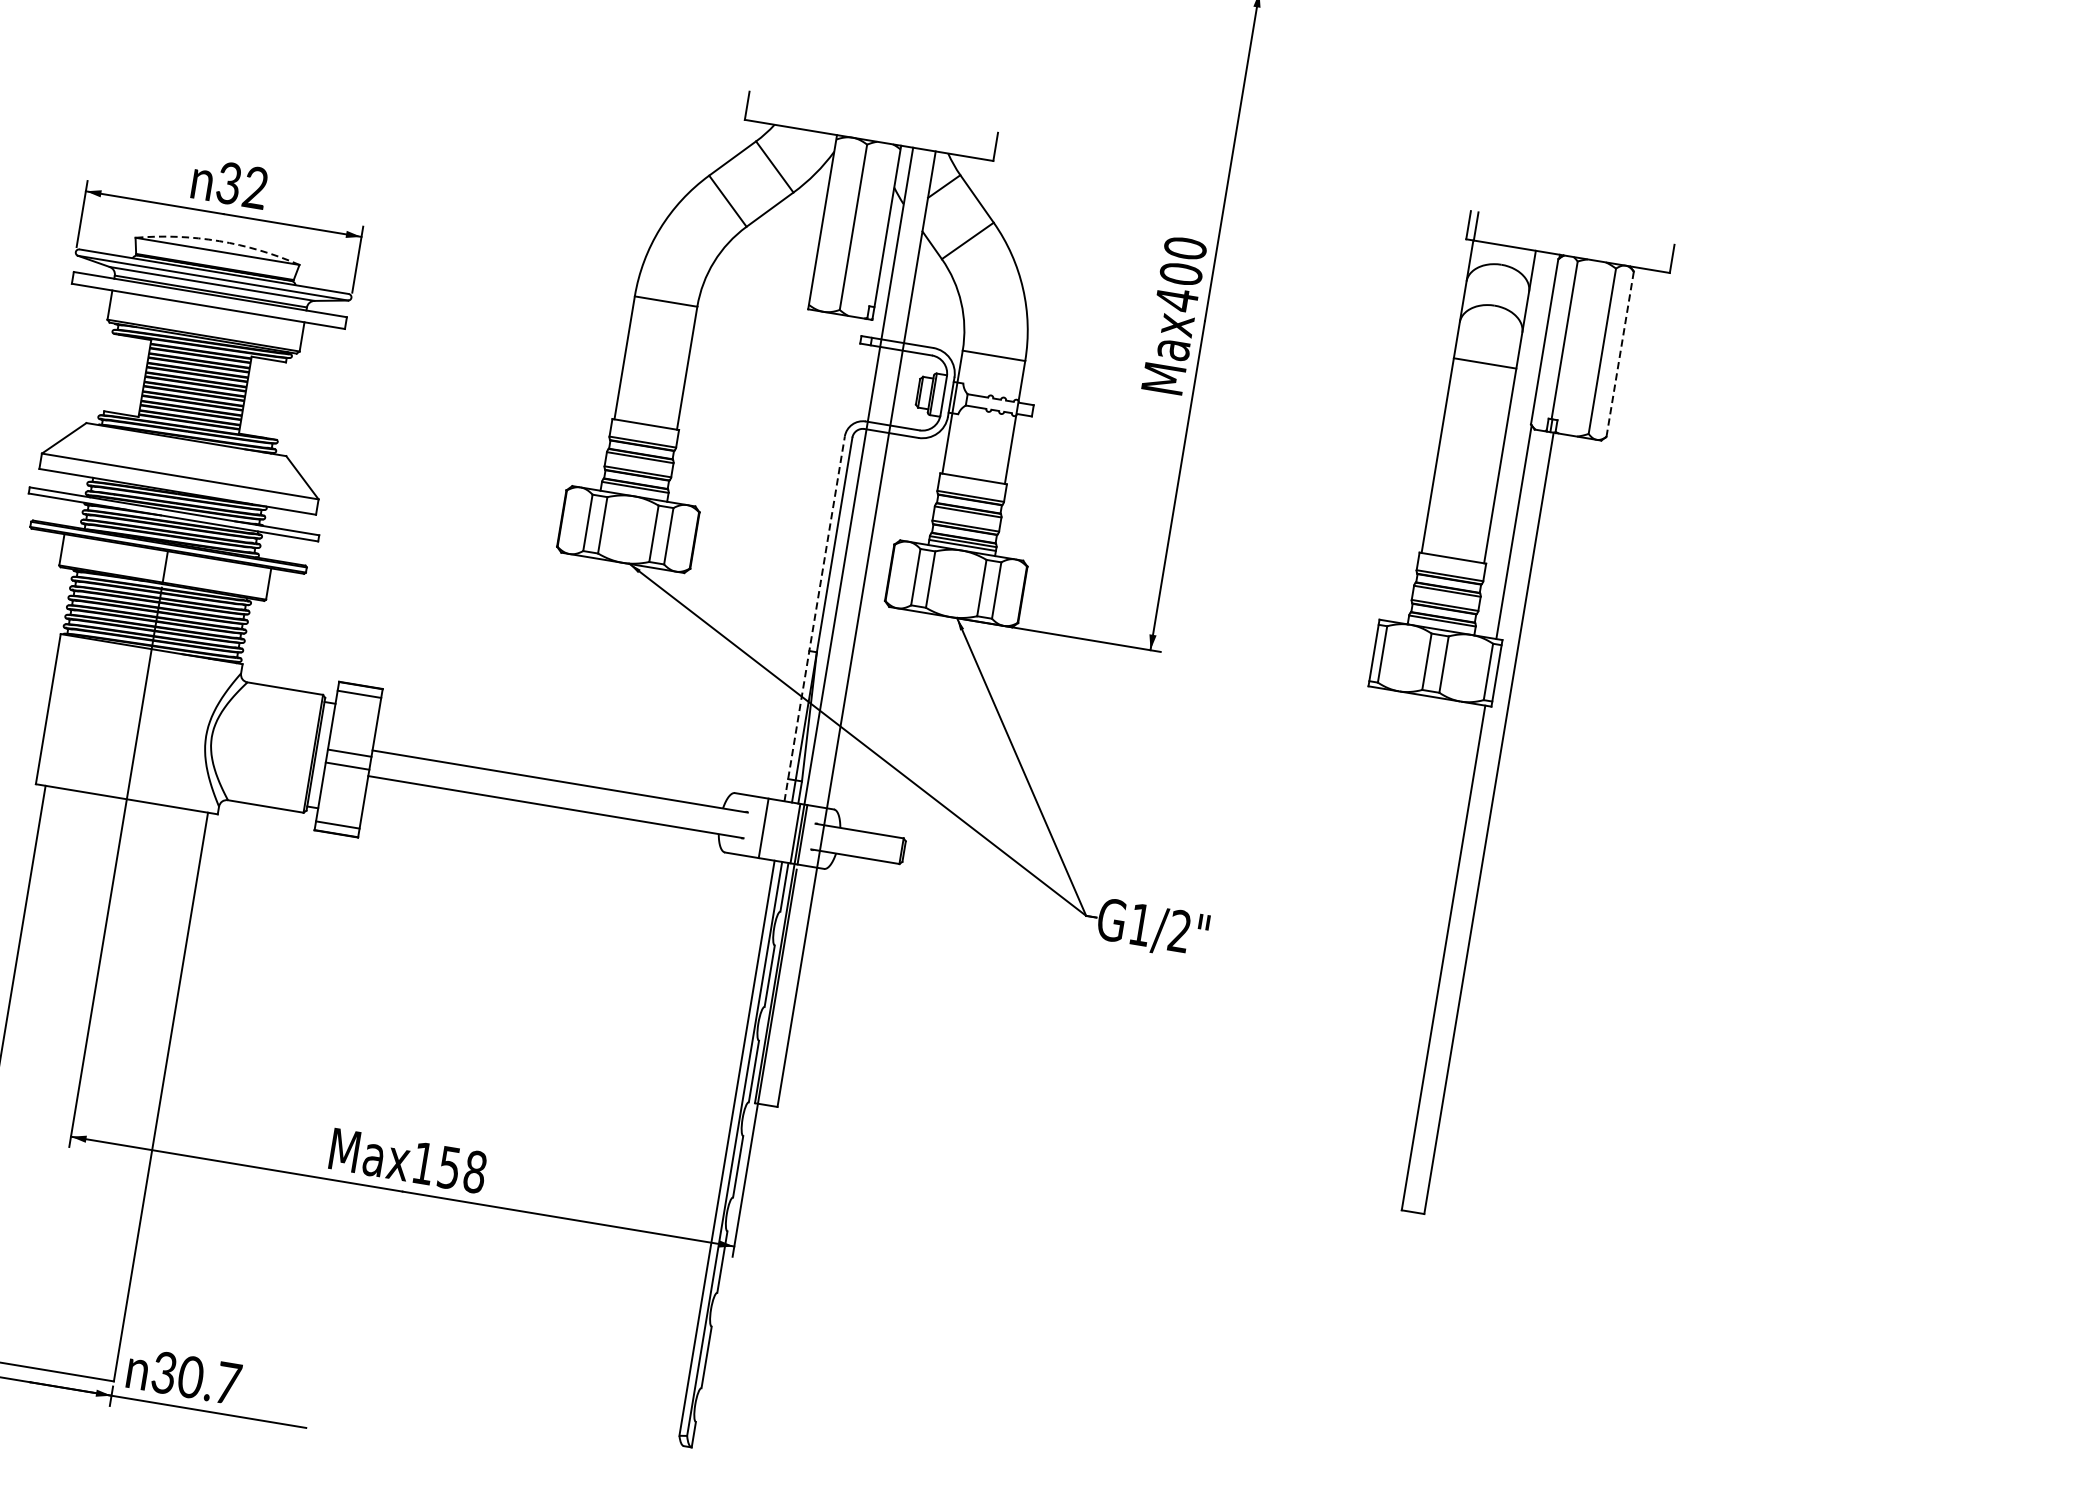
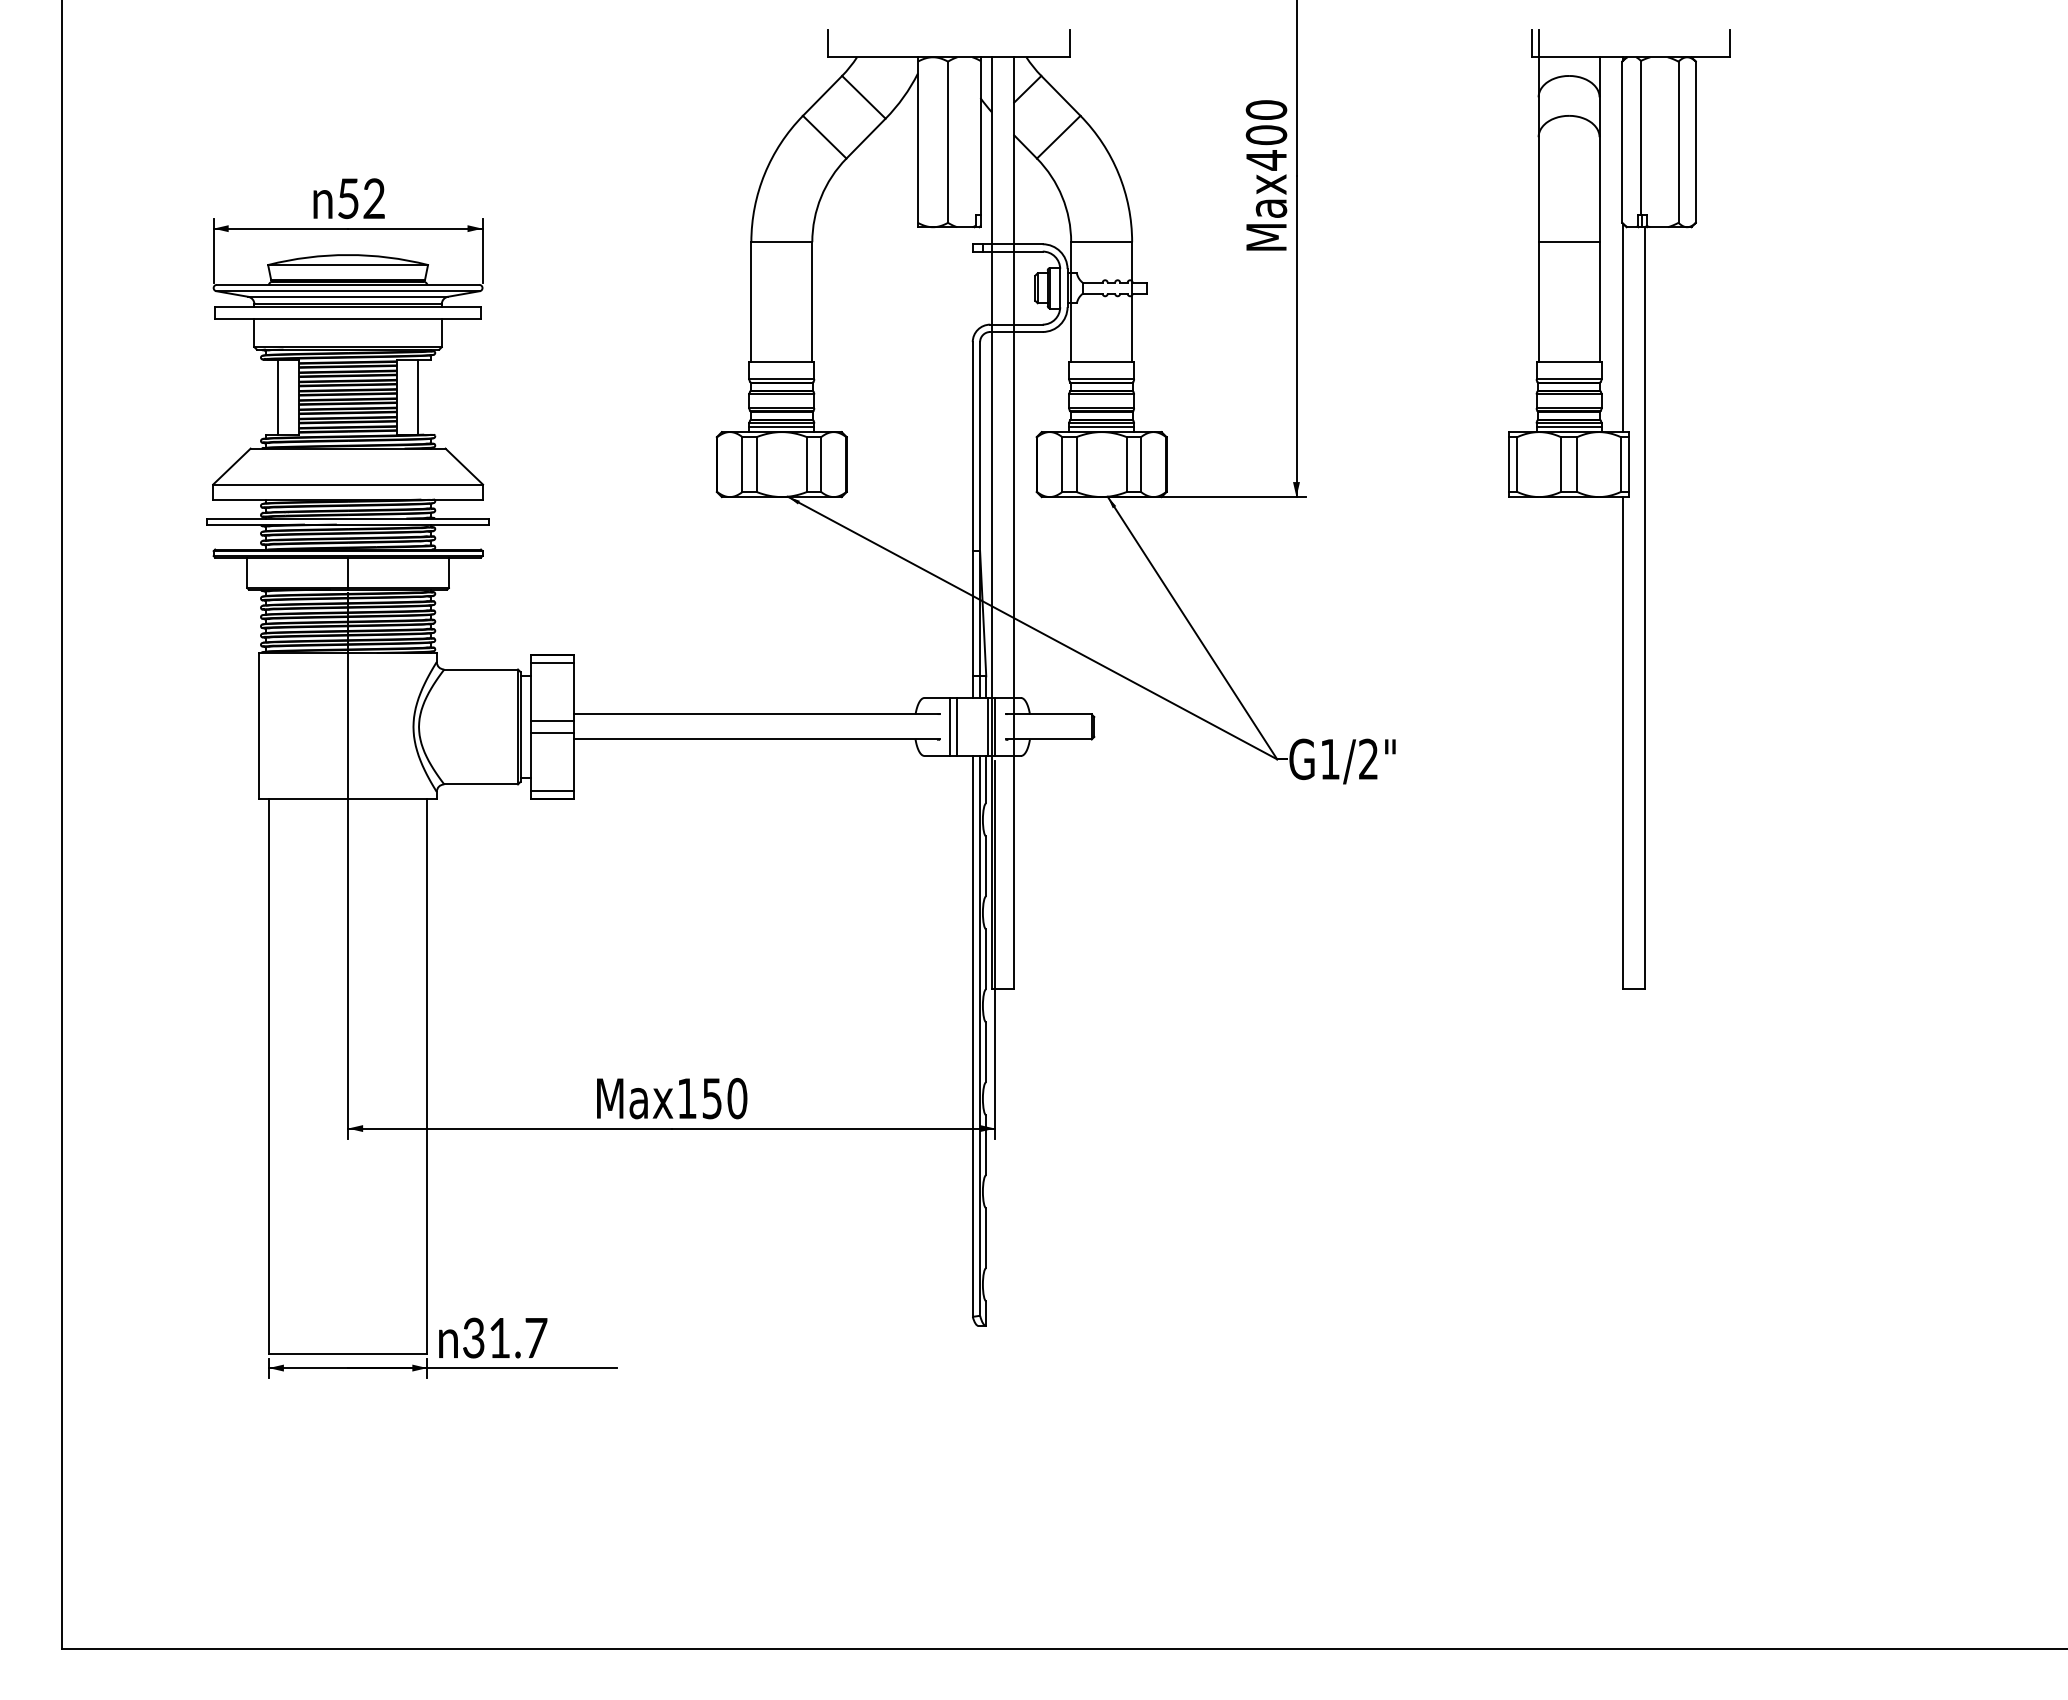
text: (228, 183) -> (347, 198), 32 -> 52
arc: (219, 241) -> (348, 255), dashed -> solid
line: (1619, 354) -> (1695, 142), dashed -> solid
line: (1484, 363) -> (1568, 242), moved
line: (123, 374) -> (278, 396), added
line: (267, 398) -> (418, 396), added
line: (634, 491) -> (781, 427), added
line: (814, 619) -> (972, 520), dashed -> solid
line: (1441, 625) -> (1568, 427), added
line: (756, 826) -> (950, 726), added
text: (475, 1171) -> (737, 1098), Max158 -> Max150
text: (190, 1376) -> (499, 1337), 30.7 -> 31.7

